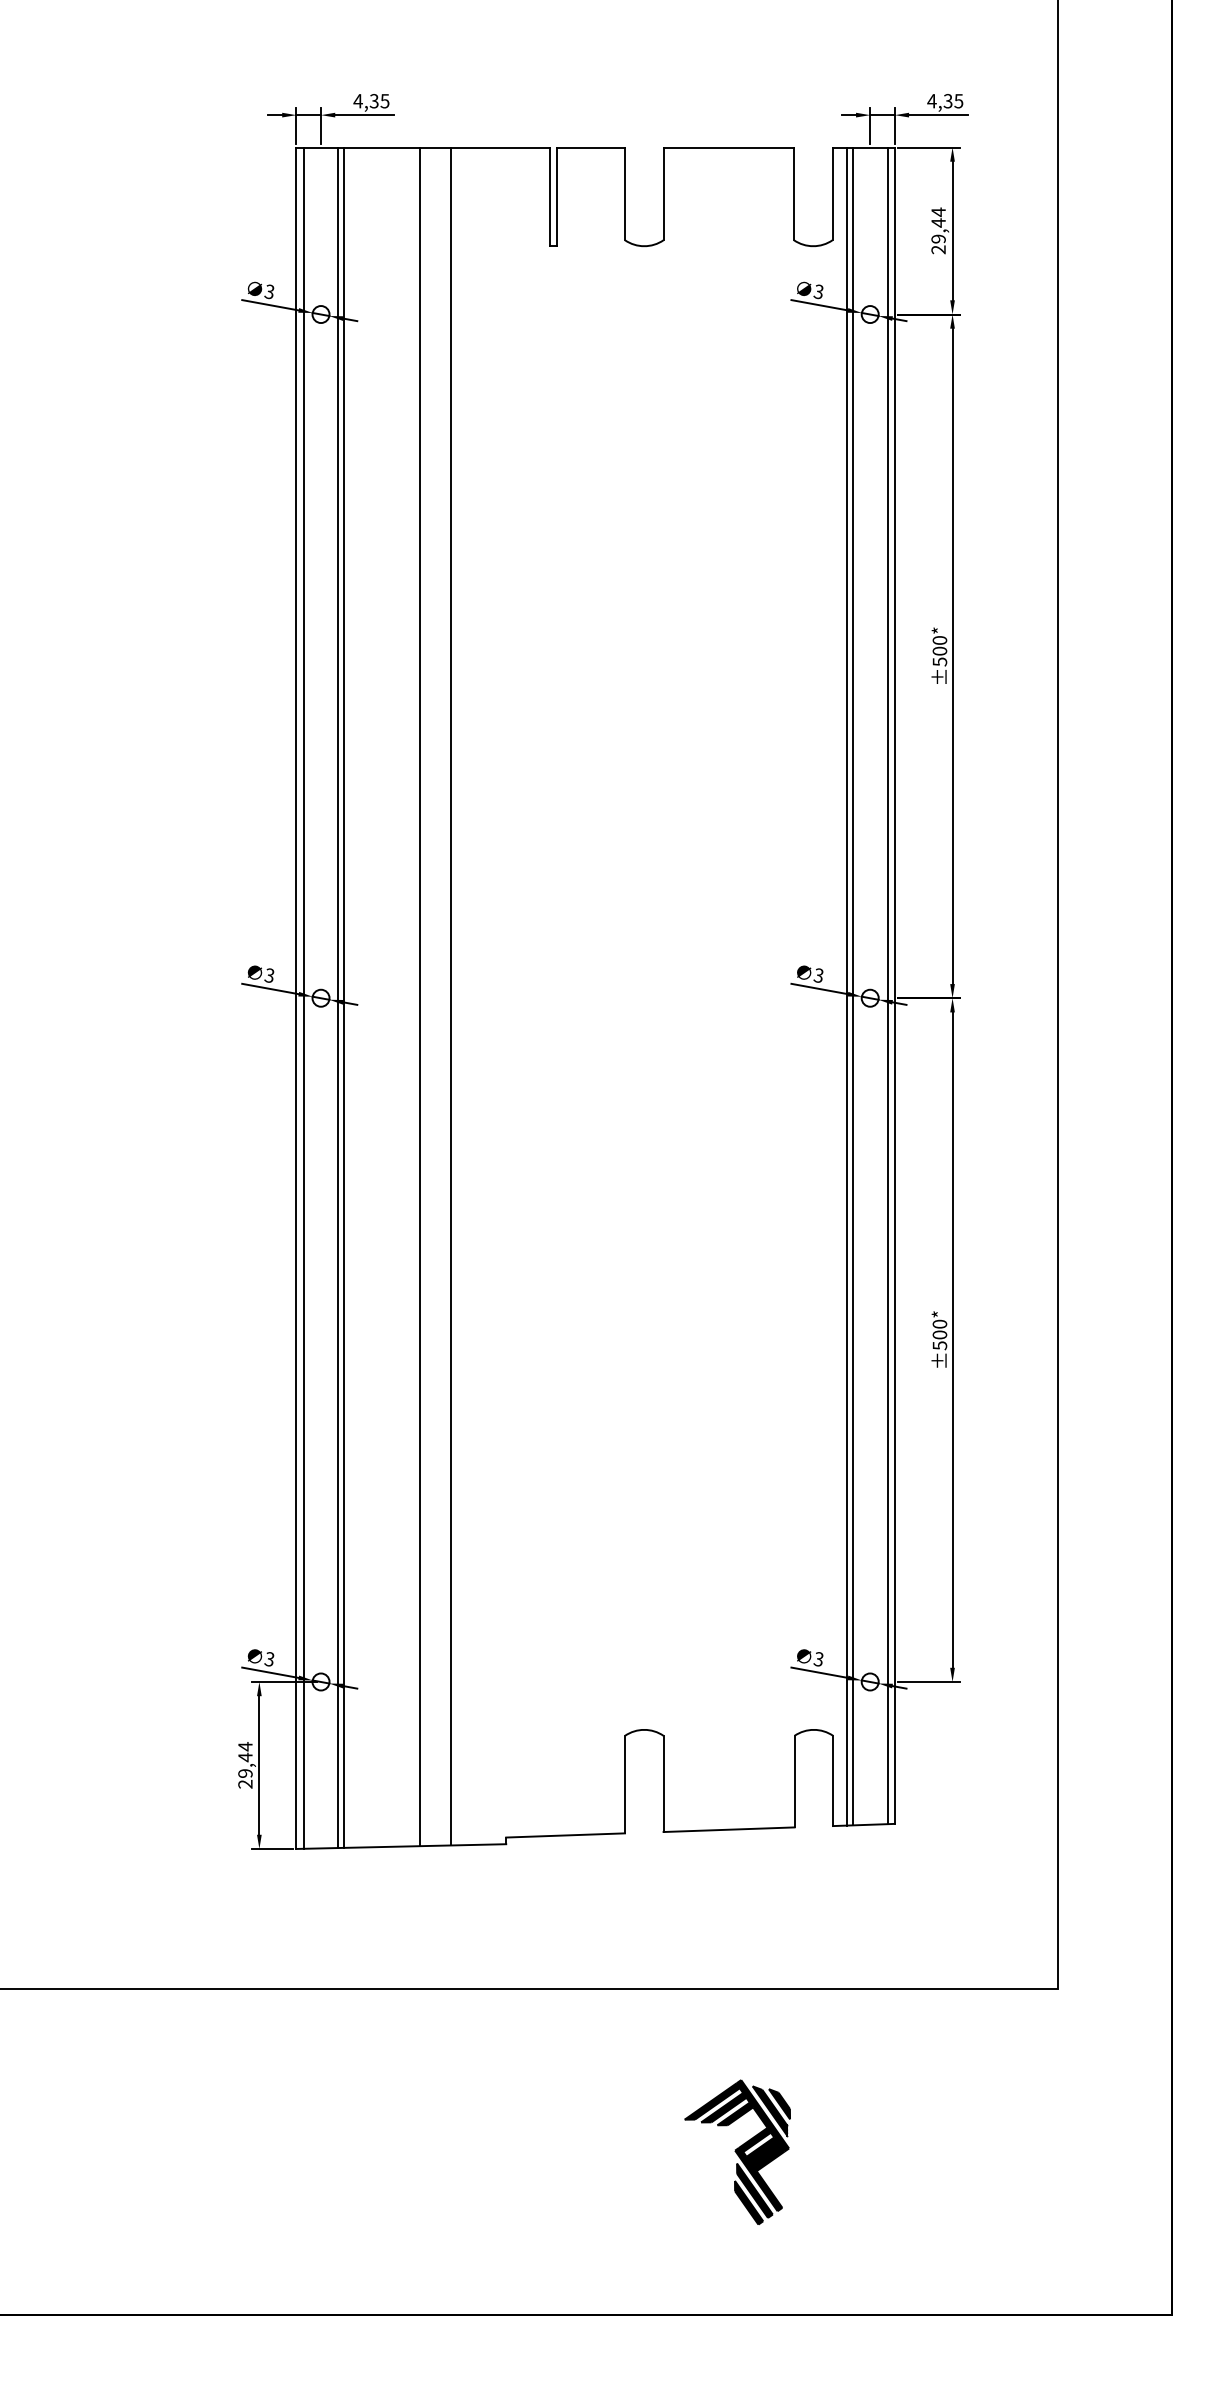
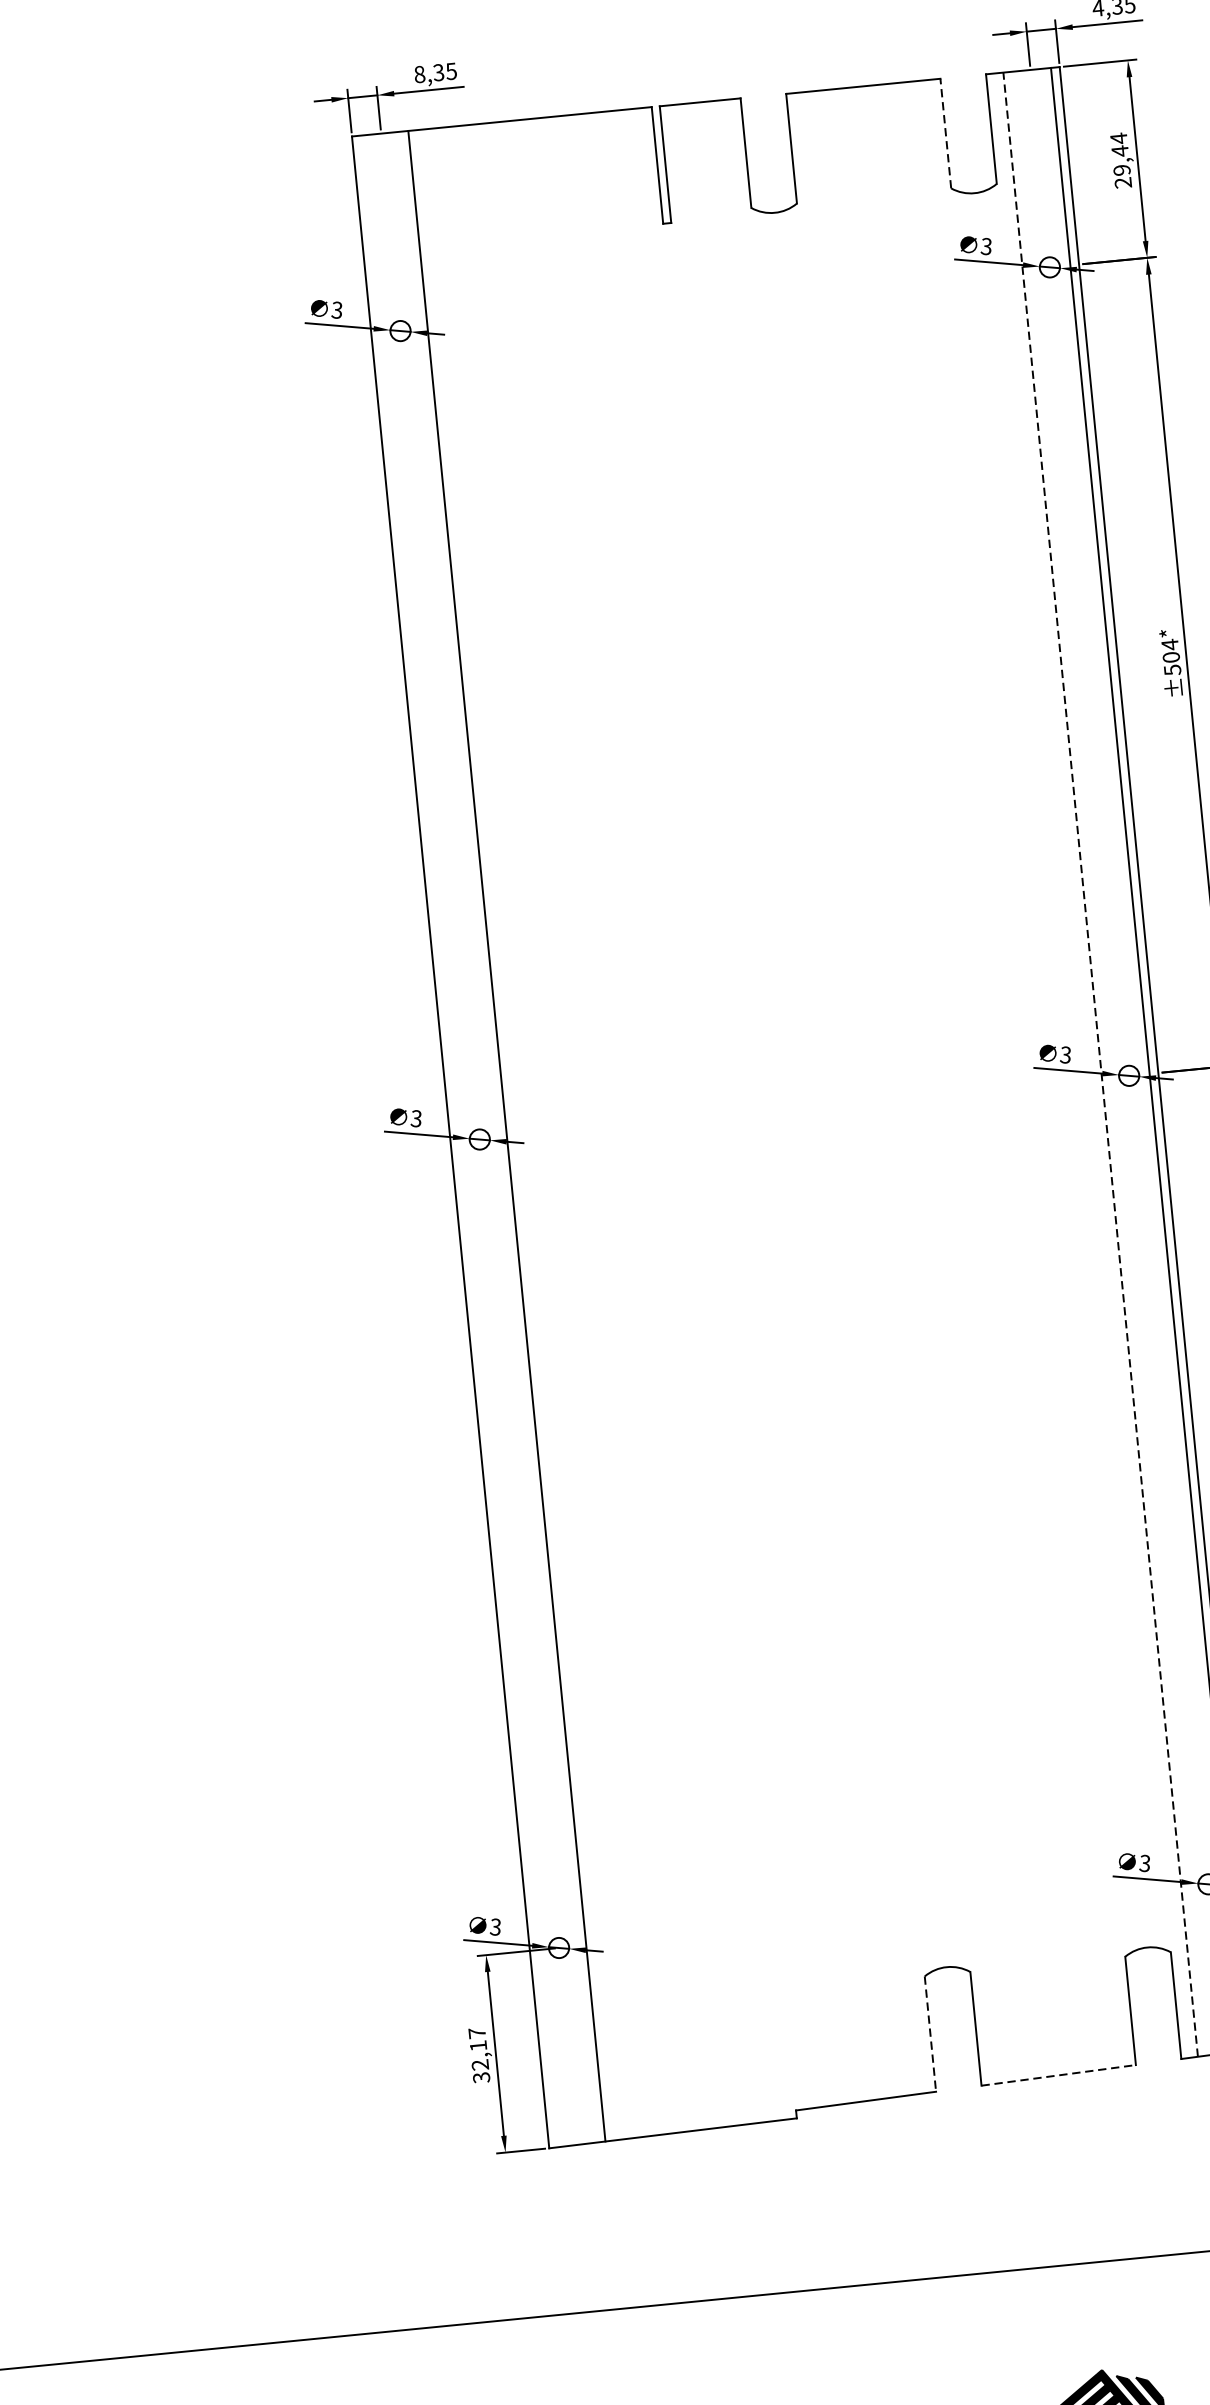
text: (357, 101) -> (418, 74), 4,35 -> 8,35
line: (794, 193) -> (946, 133), solid -> dashed
text: (939, 640) -> (1169, 644), ±500* -> ±504*
line: (847, 986) -> (1100, 1064), solid -> dashed
line: (852, 986) -> (1106, 1064), removed
line: (420, 996) -> (597, 1125), removed
line: (450, 996) -> (632, 1122), removed
line: (303, 997) -> (458, 1140), removed
line: (338, 997) -> (500, 1136), removed
text: (245, 1765) -> (479, 2055), 29,44 -> 32,17
line: (625, 1784) -> (930, 2033), solid -> dashed
line: (729, 1829) -> (1059, 2075), solid -> dashed

